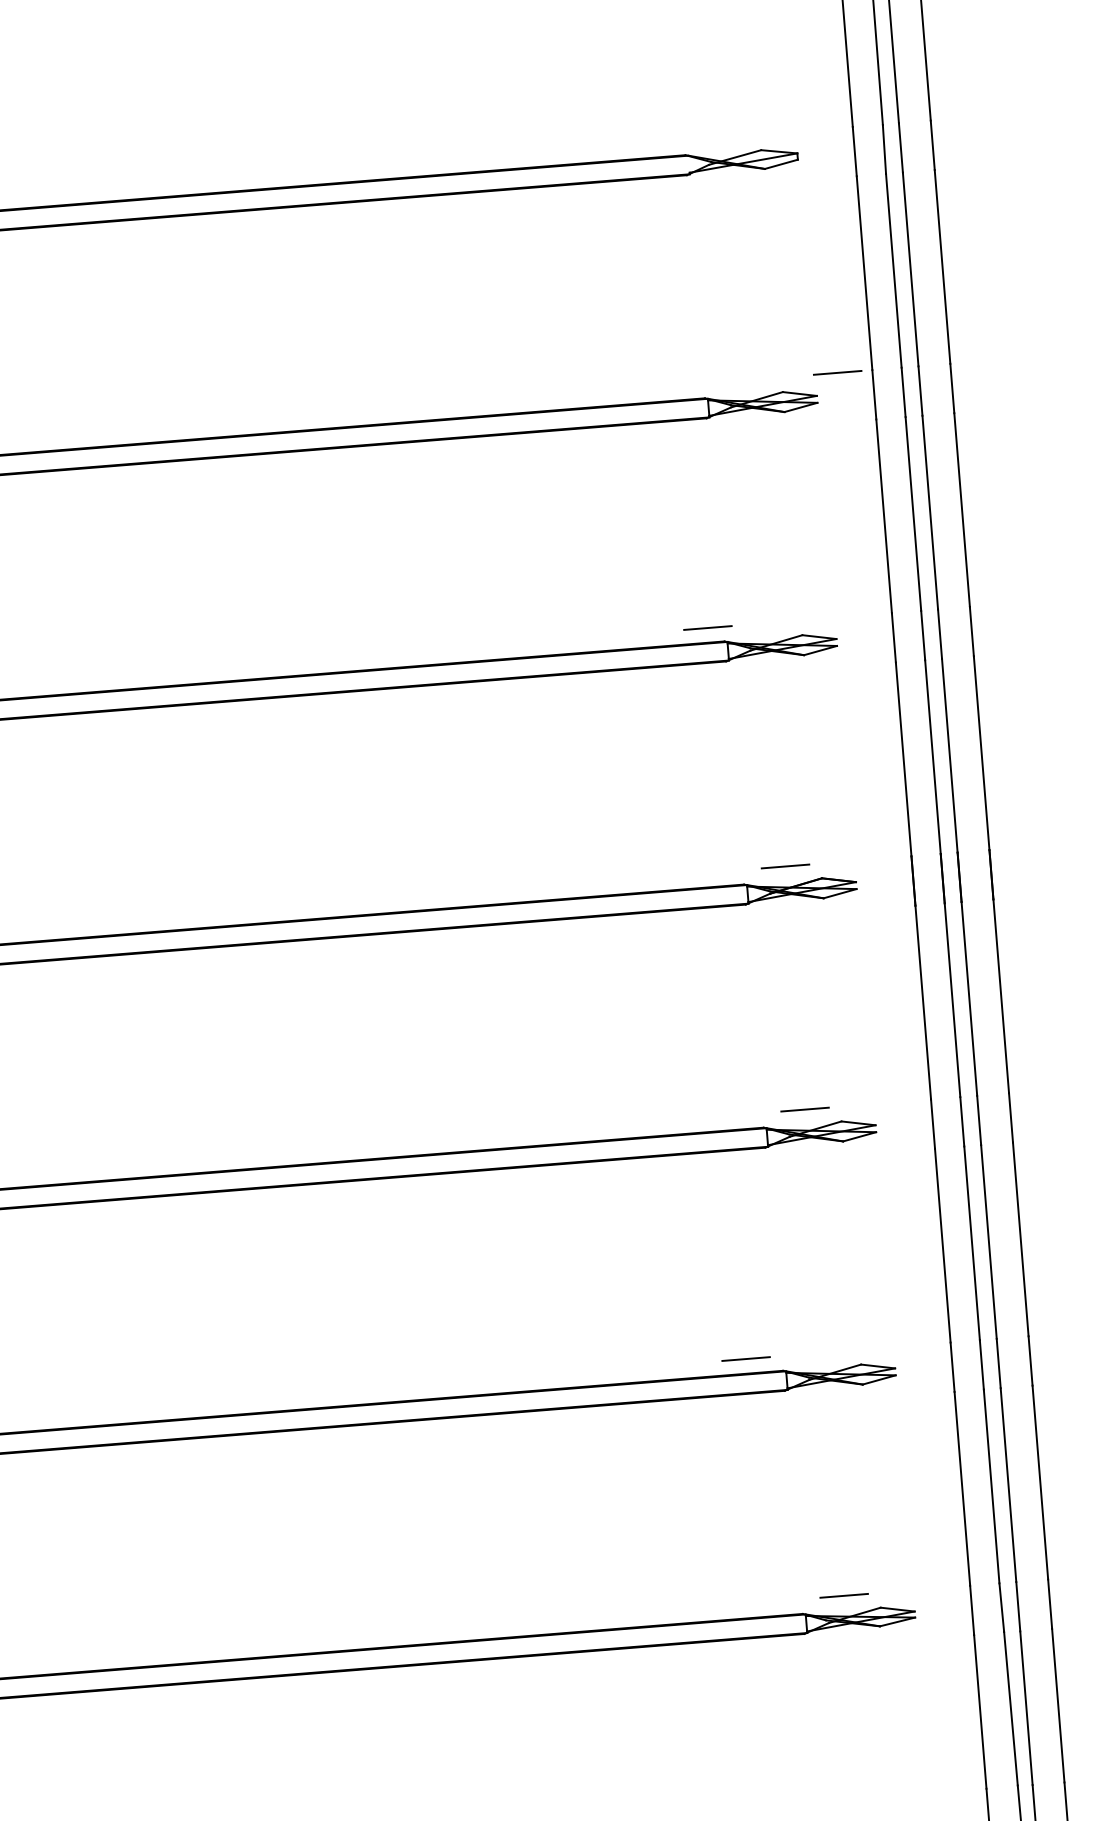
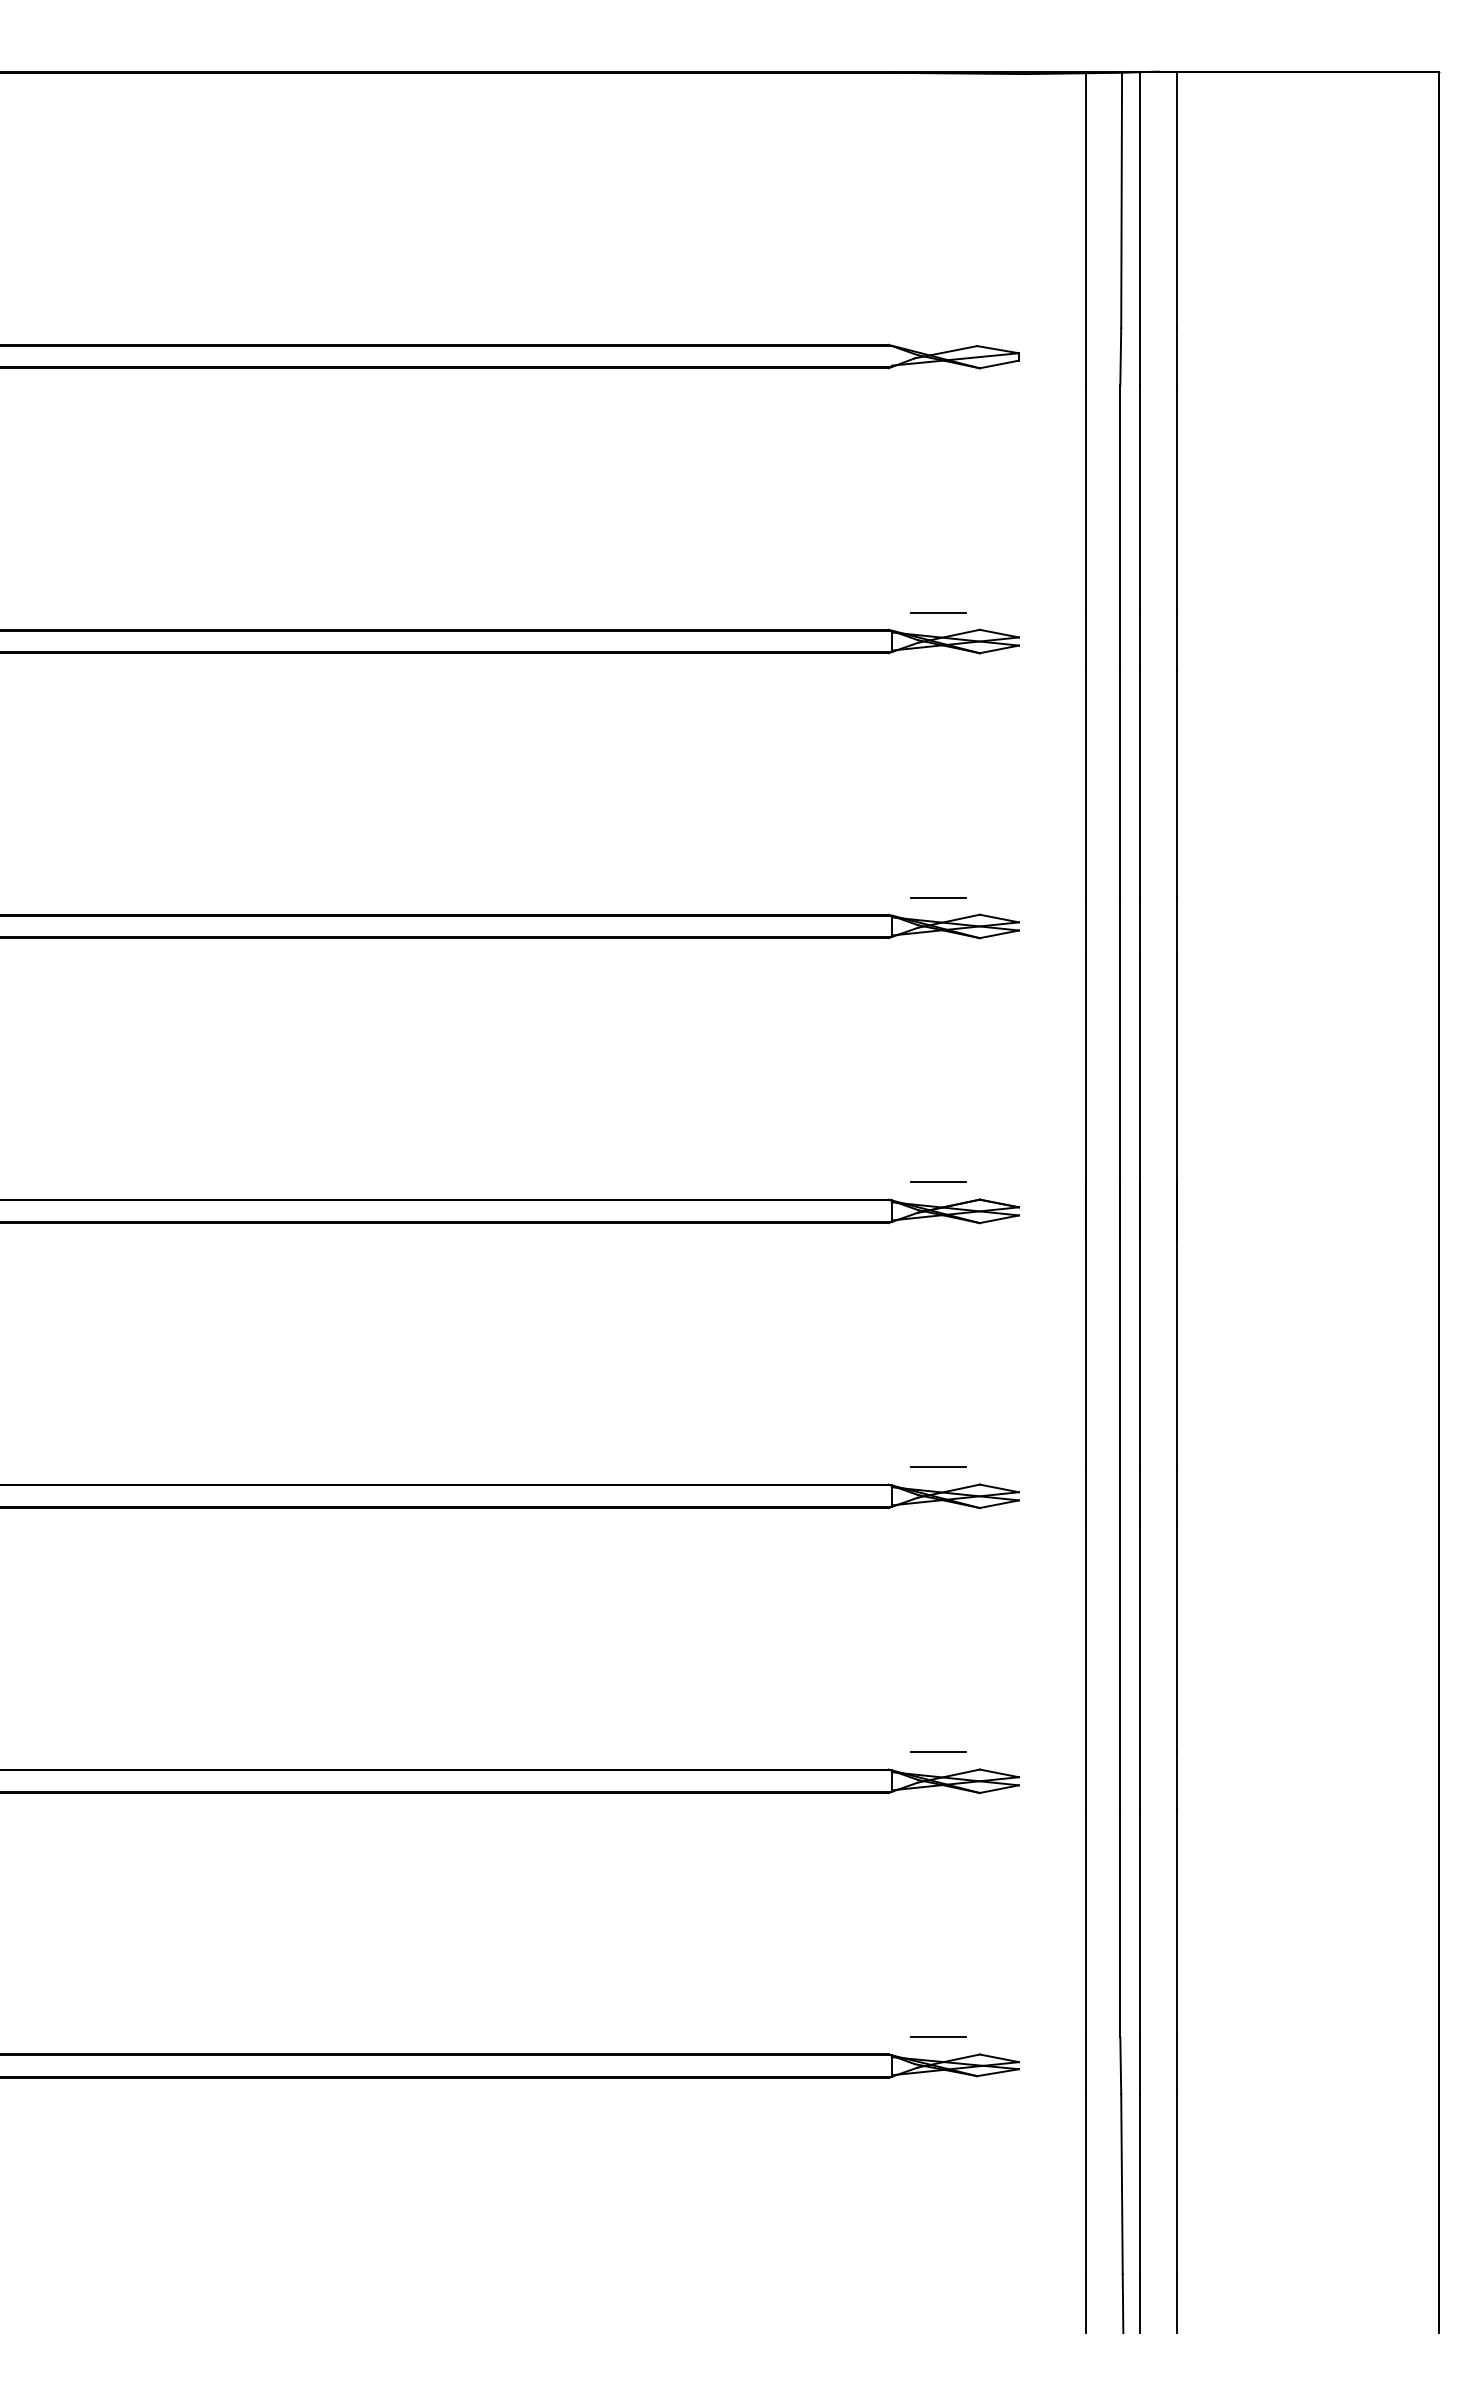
line: (837, 372) -> (938, 612), moved
line: (708, 627) -> (938, 897), moved
line: (746, 1358) -> (938, 1751), moved

